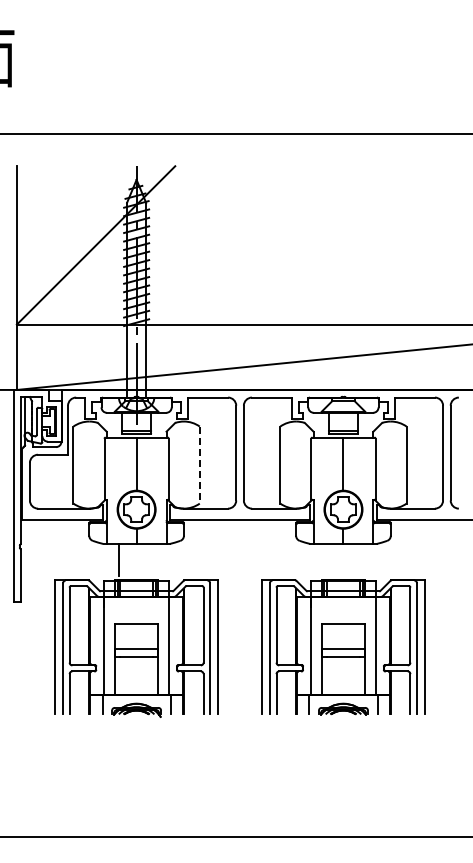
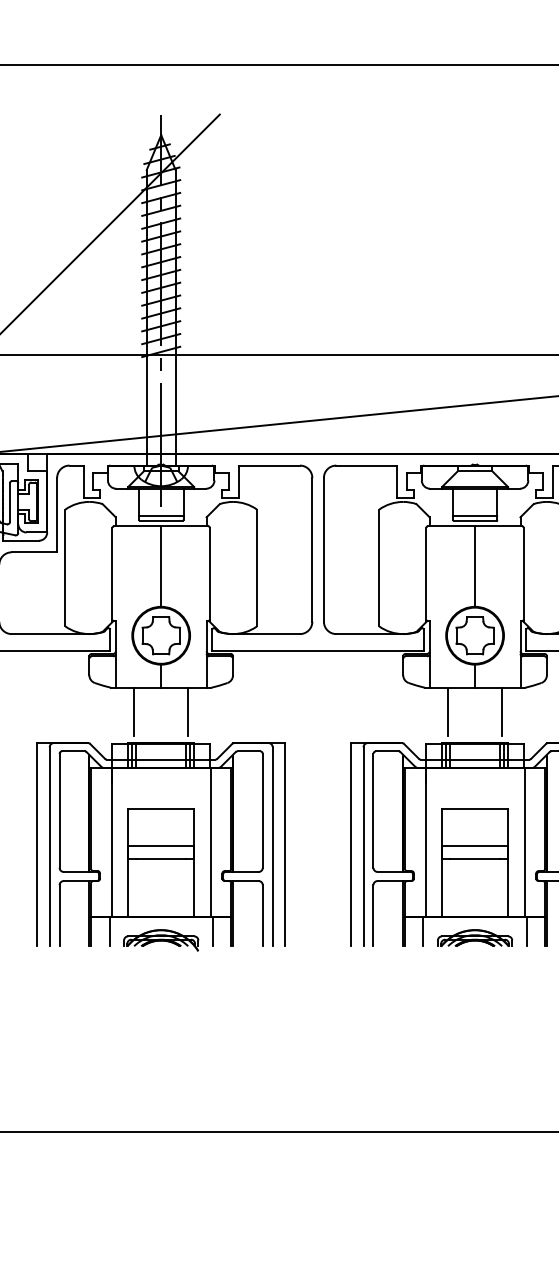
line: (199, 465) -> (256, 568), dashed -> solid
line: (154, 559) -> (188, 711), added
line: (325, 559) -> (447, 711), added
line: (361, 559) -> (502, 711), added

